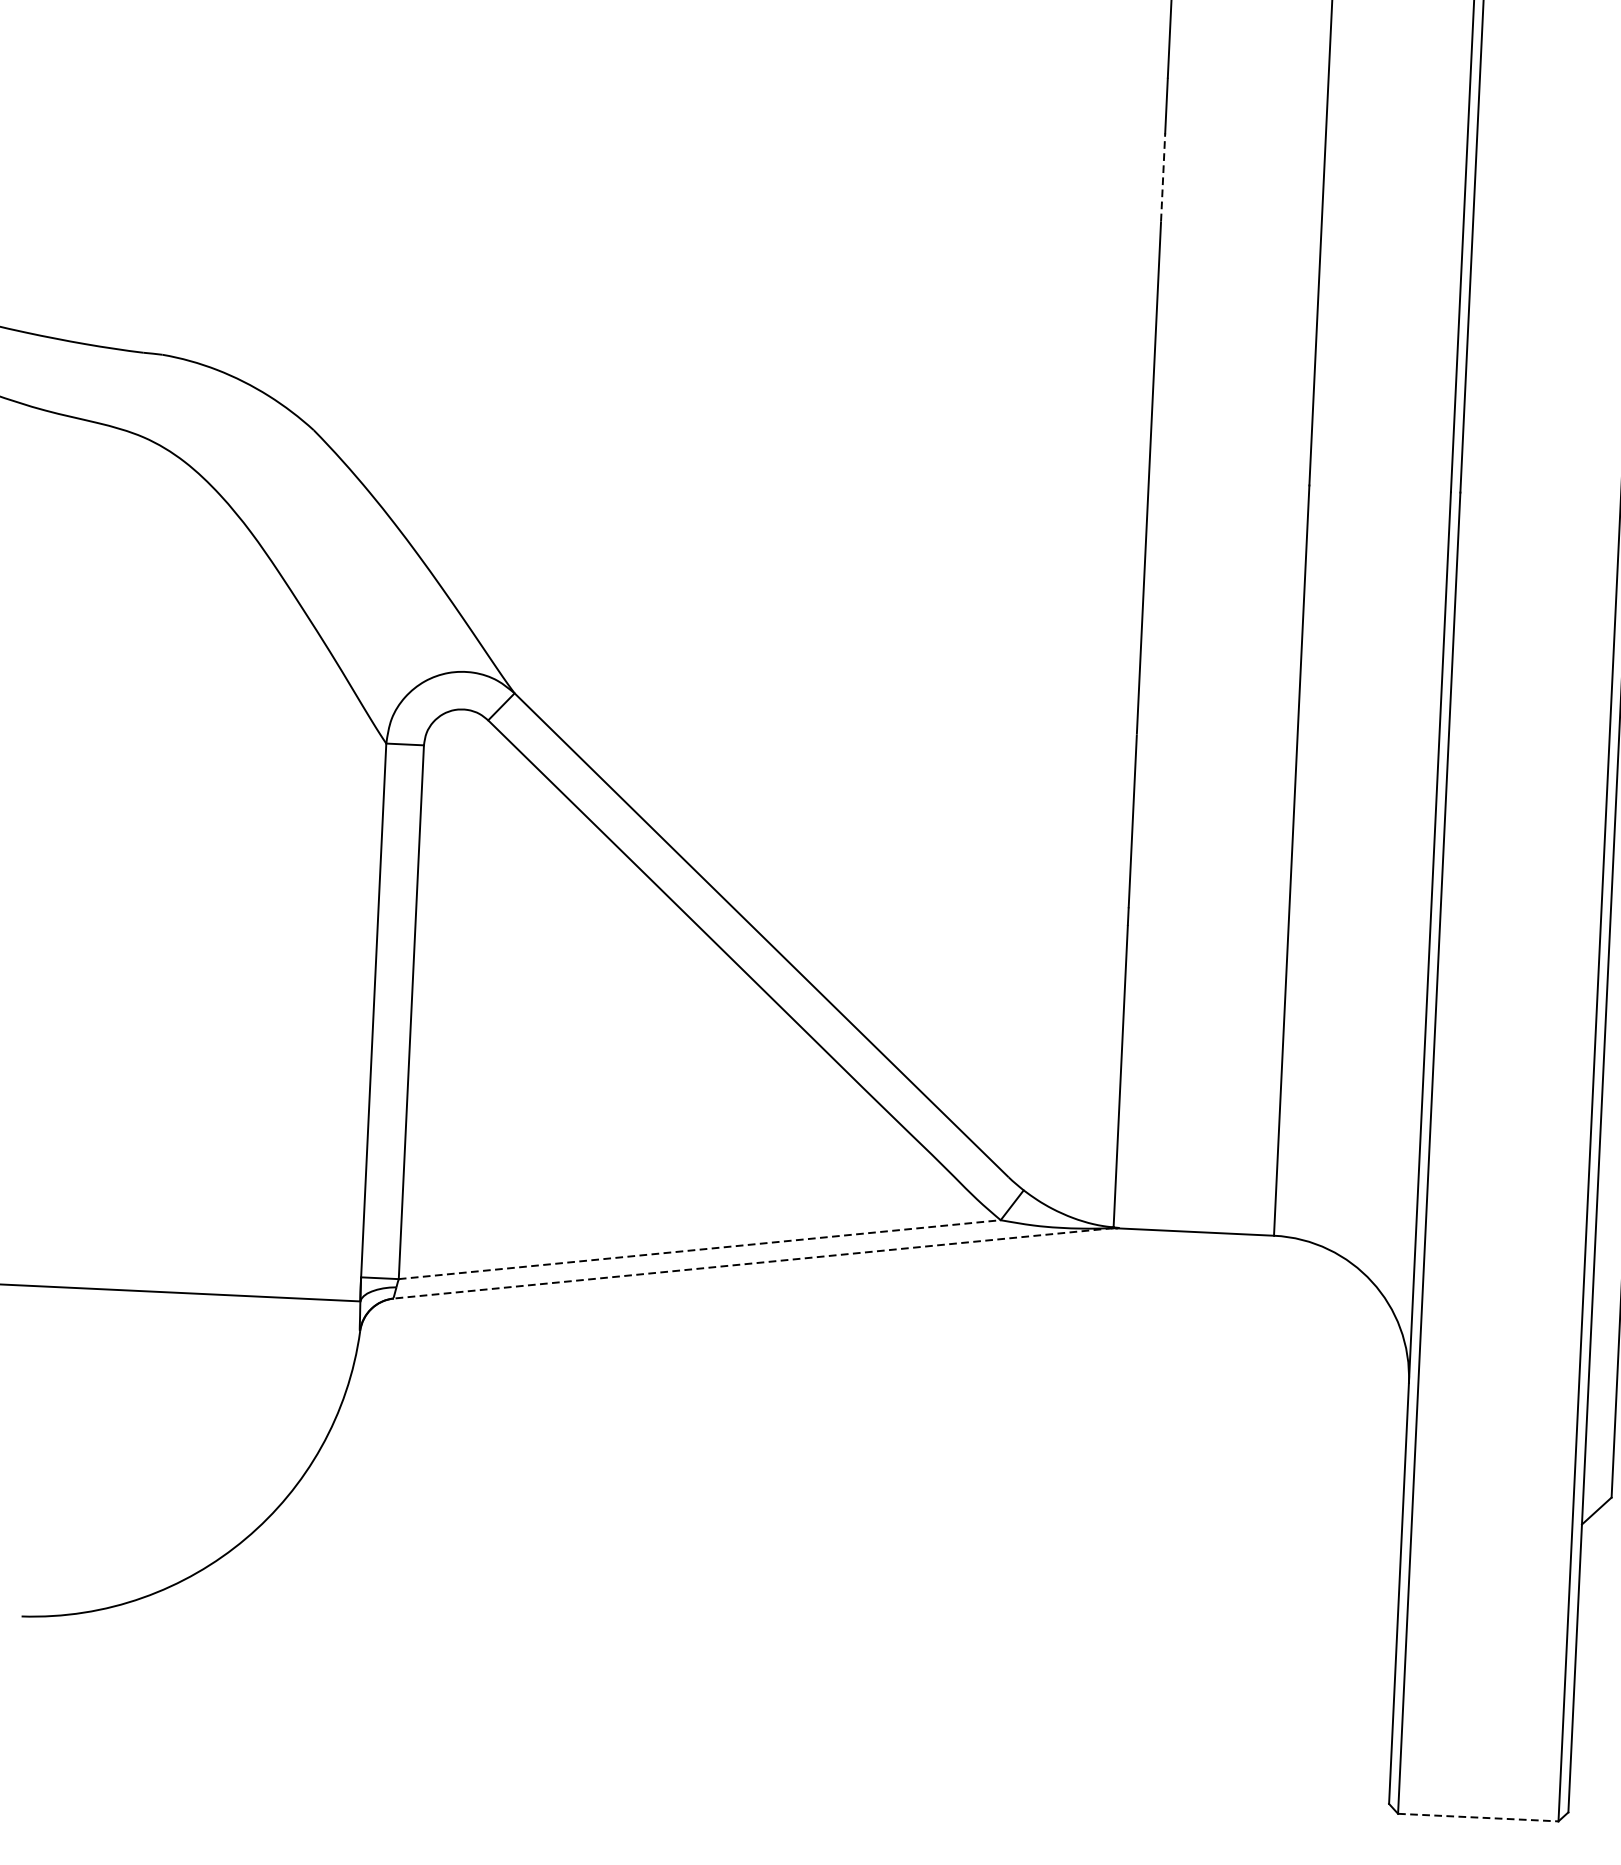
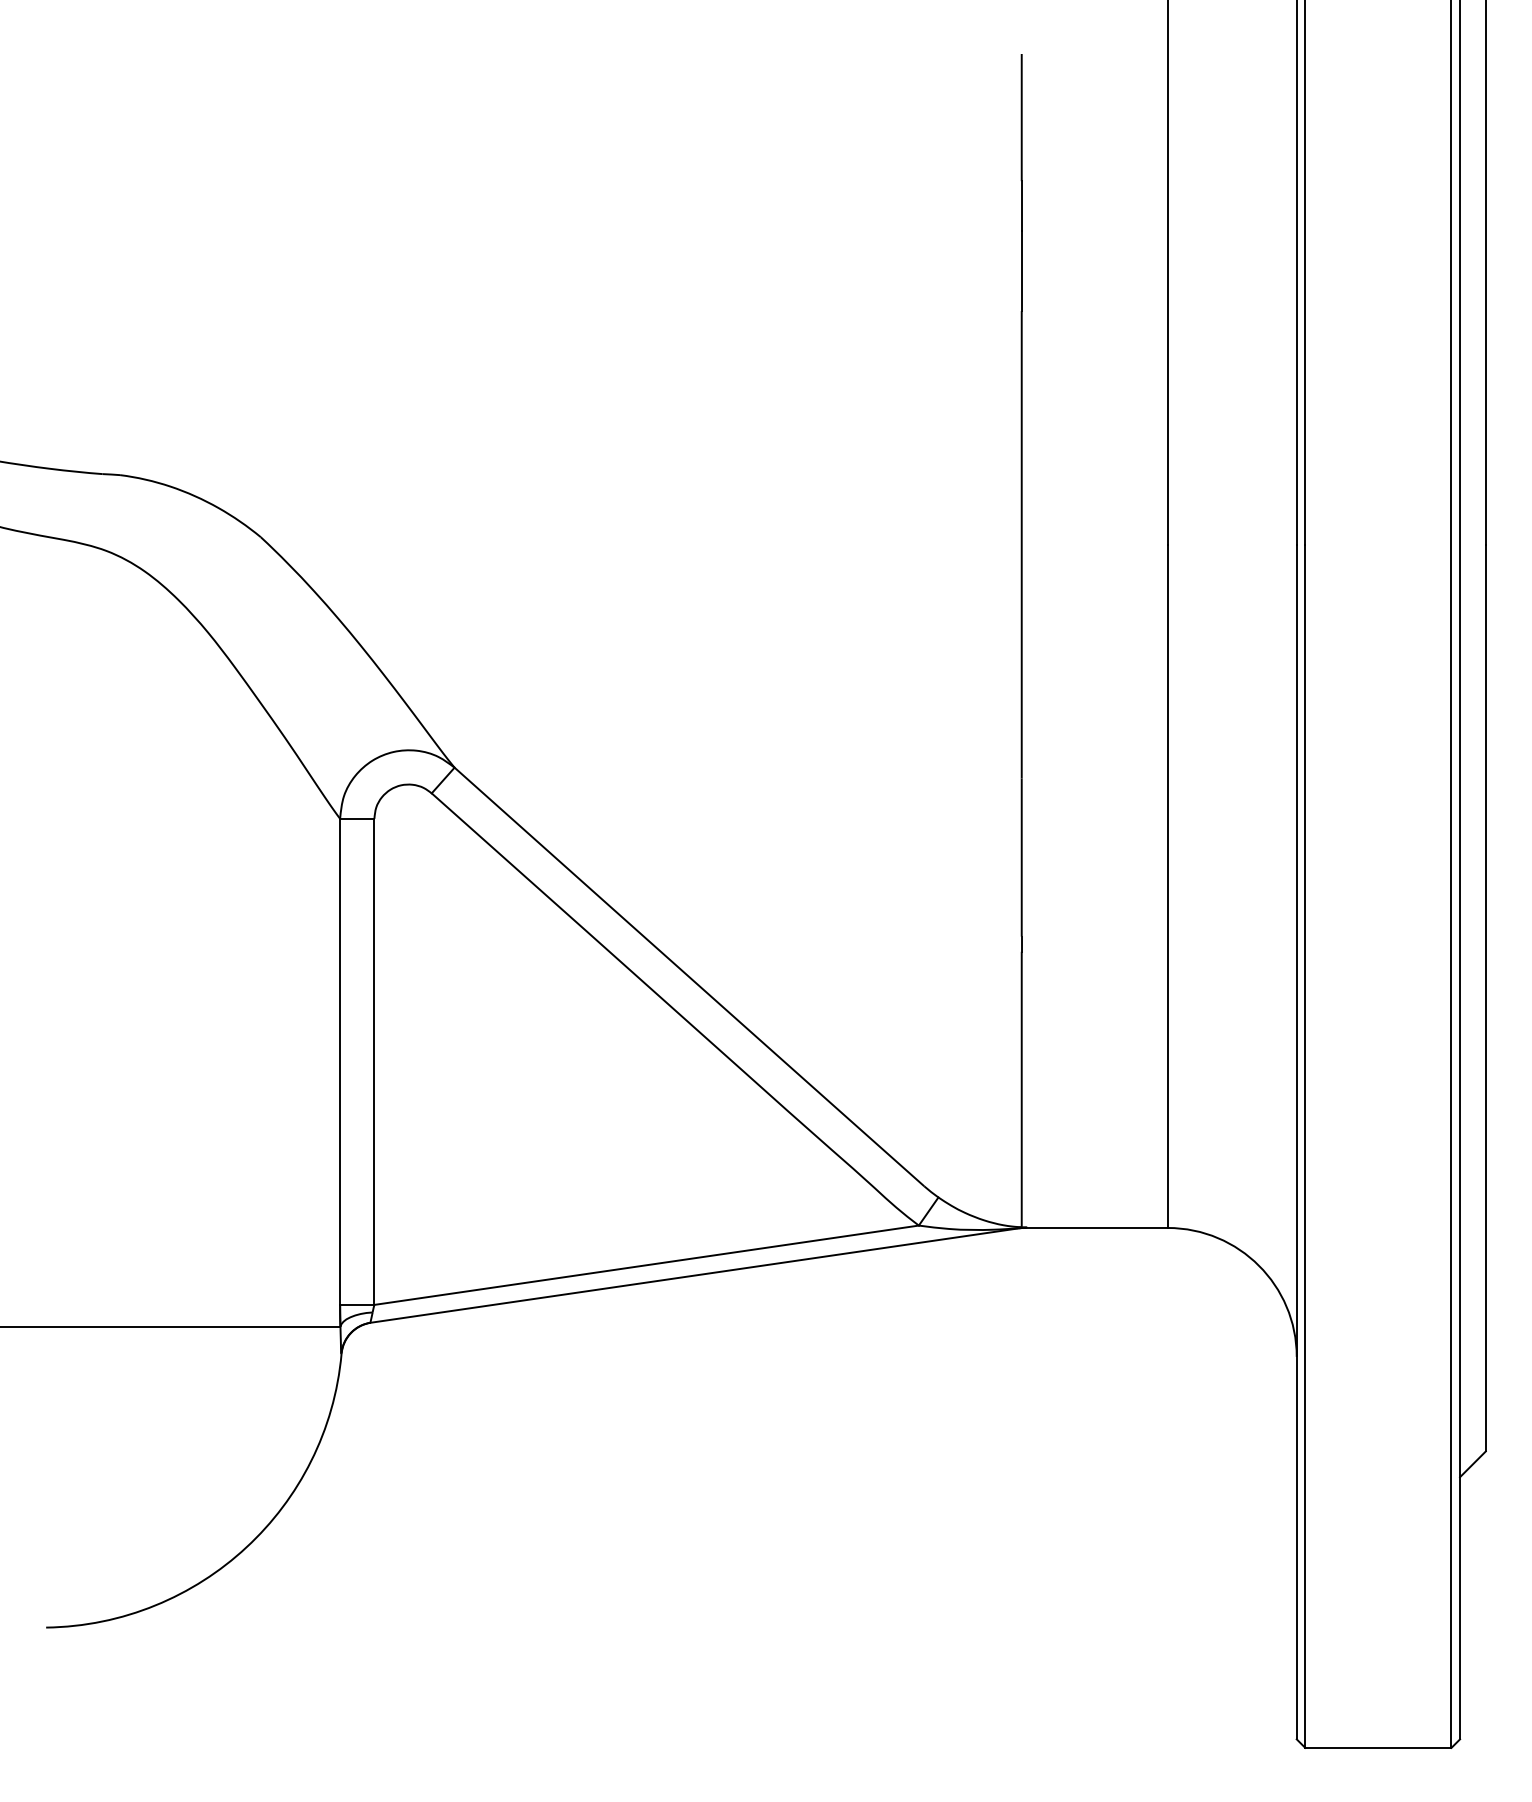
line: (1162, 176) -> (1021, 270), dashed -> solid
line: (700, 1249) -> (647, 1265), dashed -> solid
line: (753, 1263) -> (696, 1275), dashed -> solid
line: (1478, 1817) -> (1378, 1747), dashed -> solid

